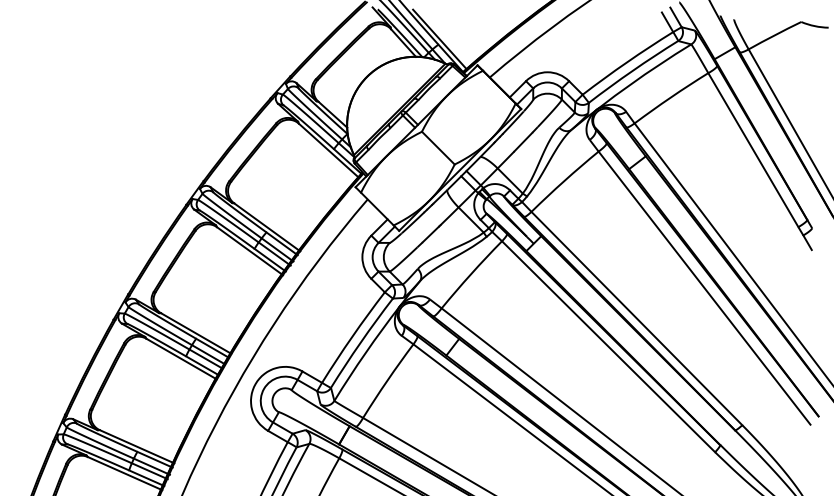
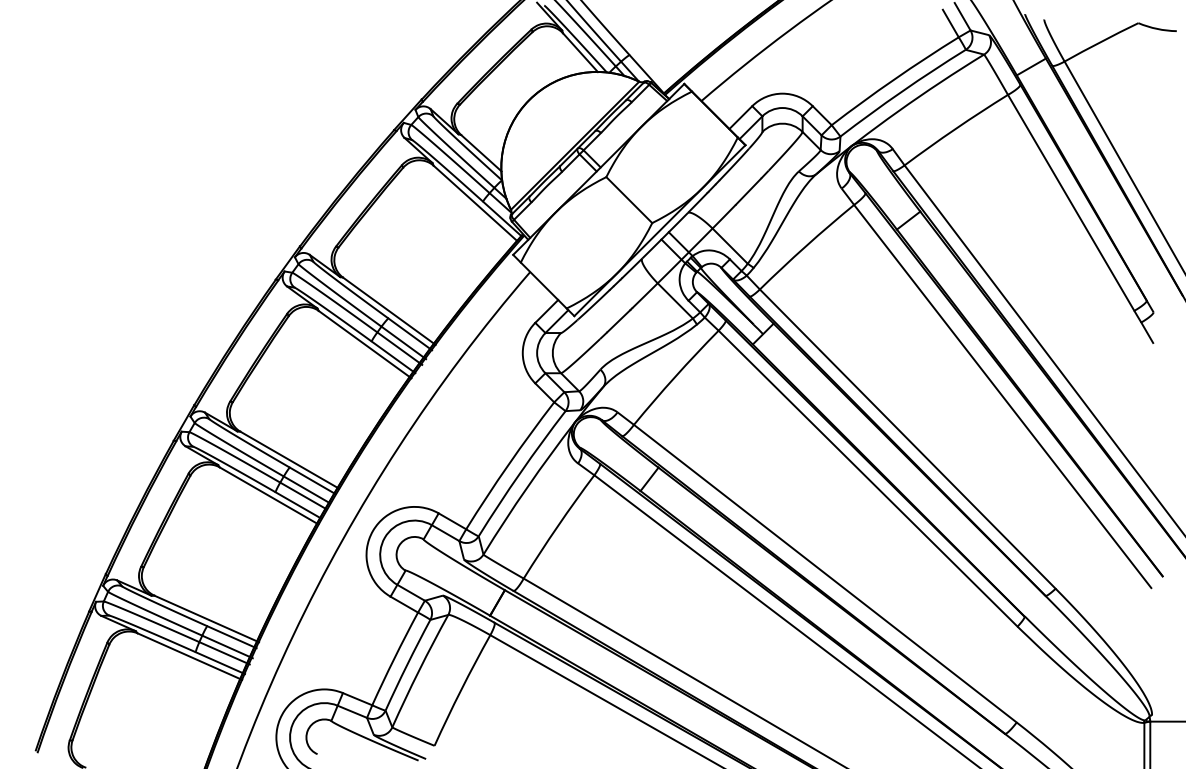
line: (439, 39) -> (630, 47), removed

